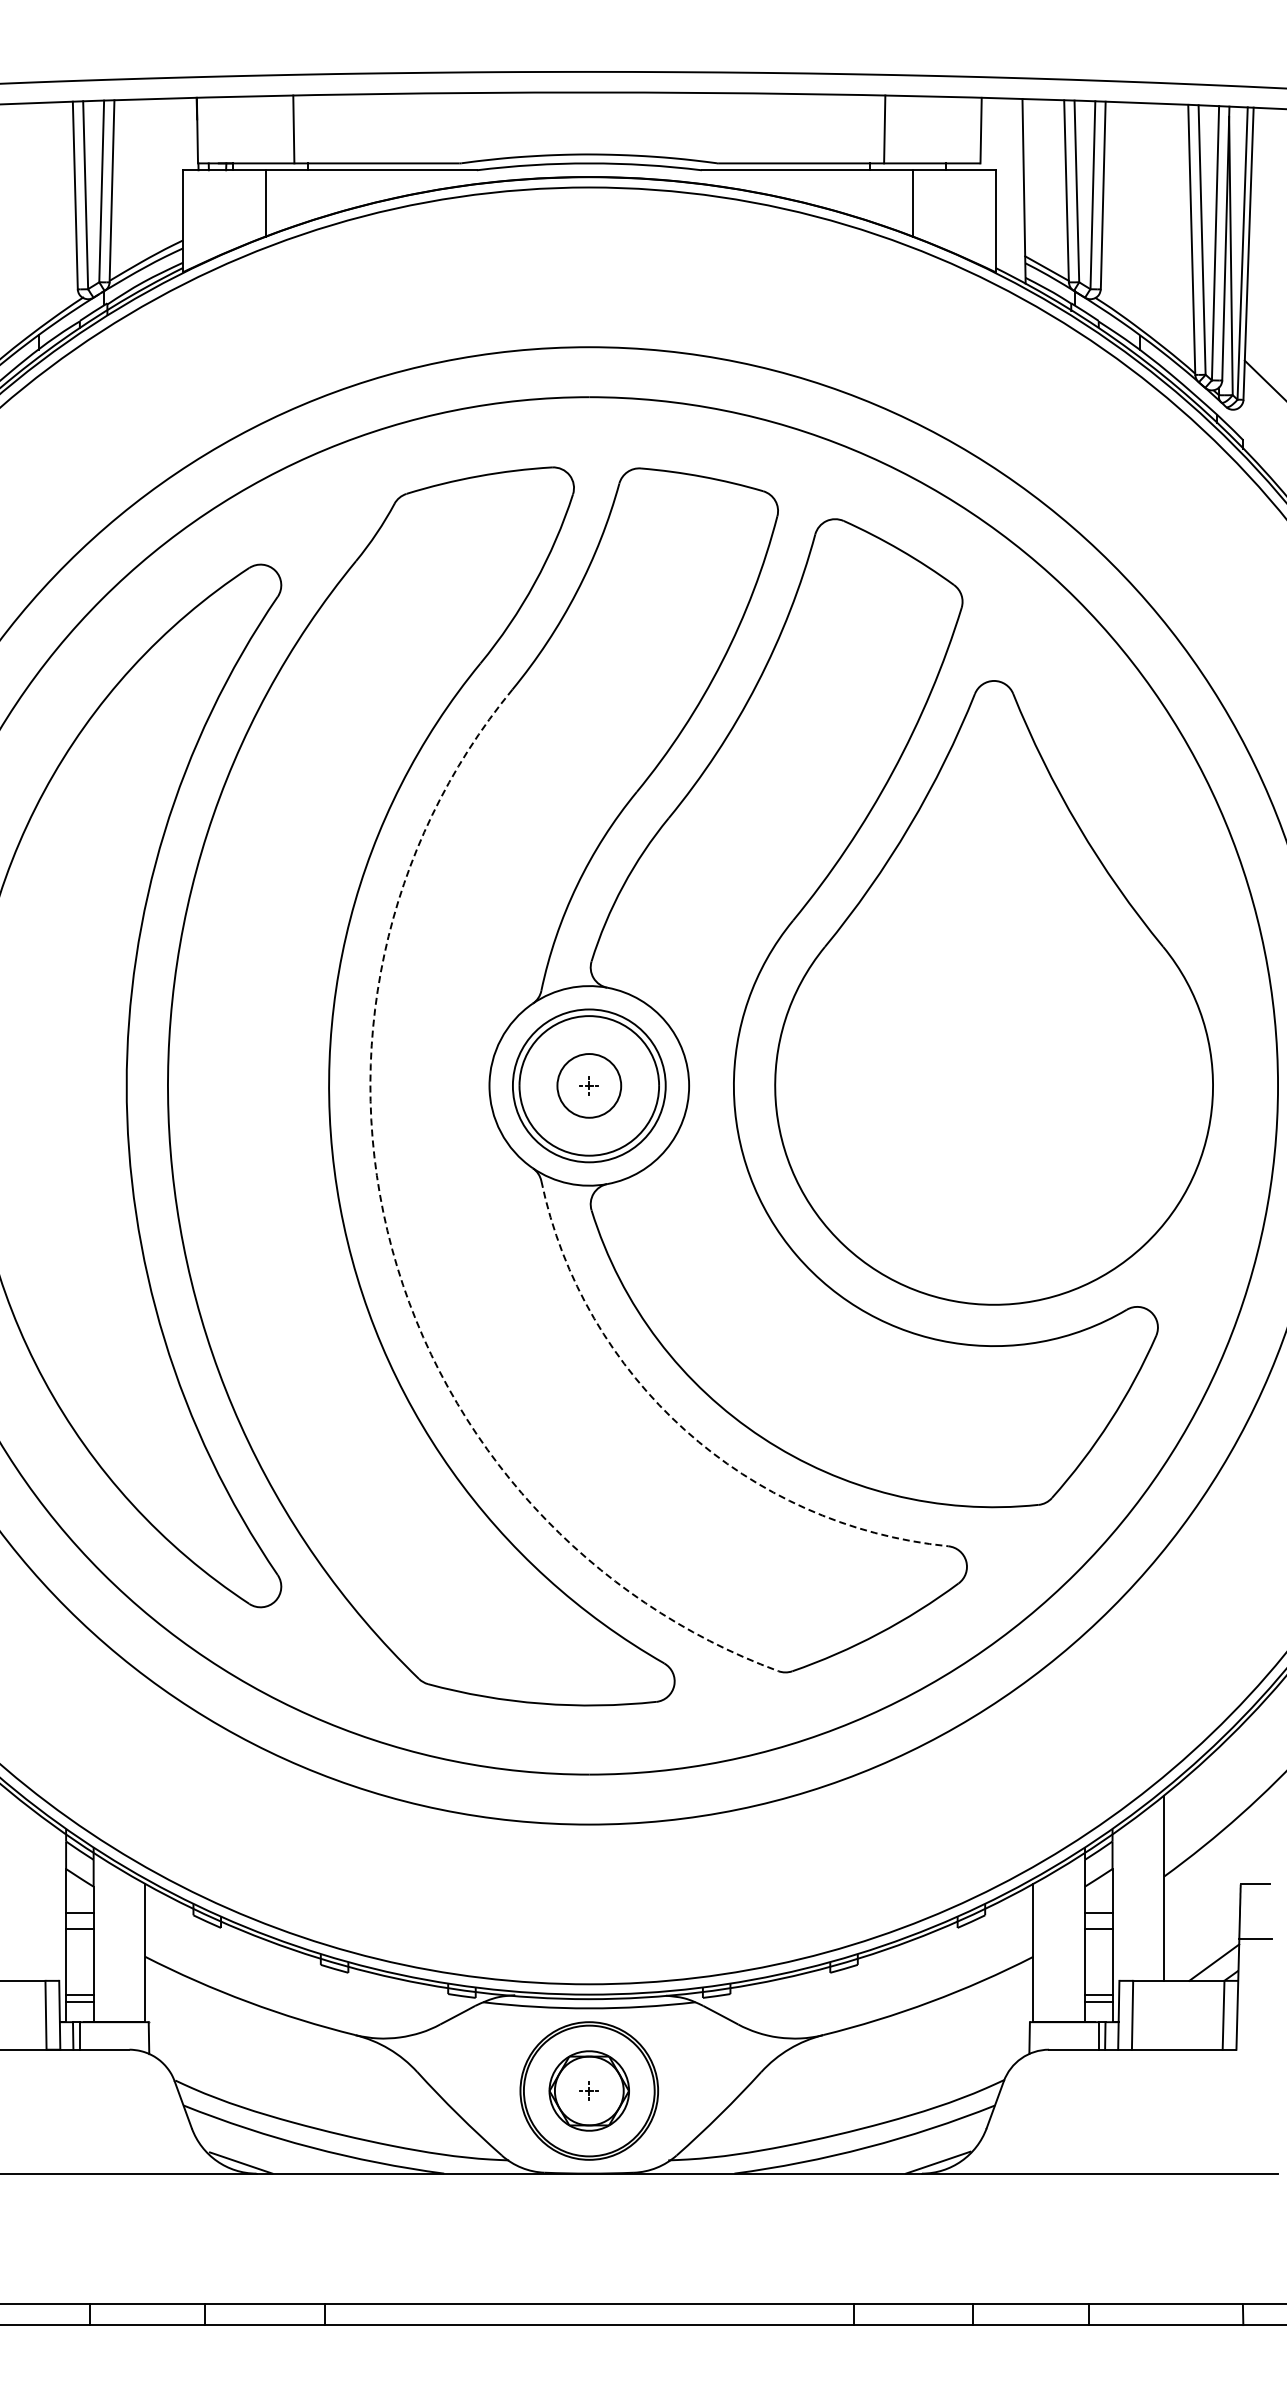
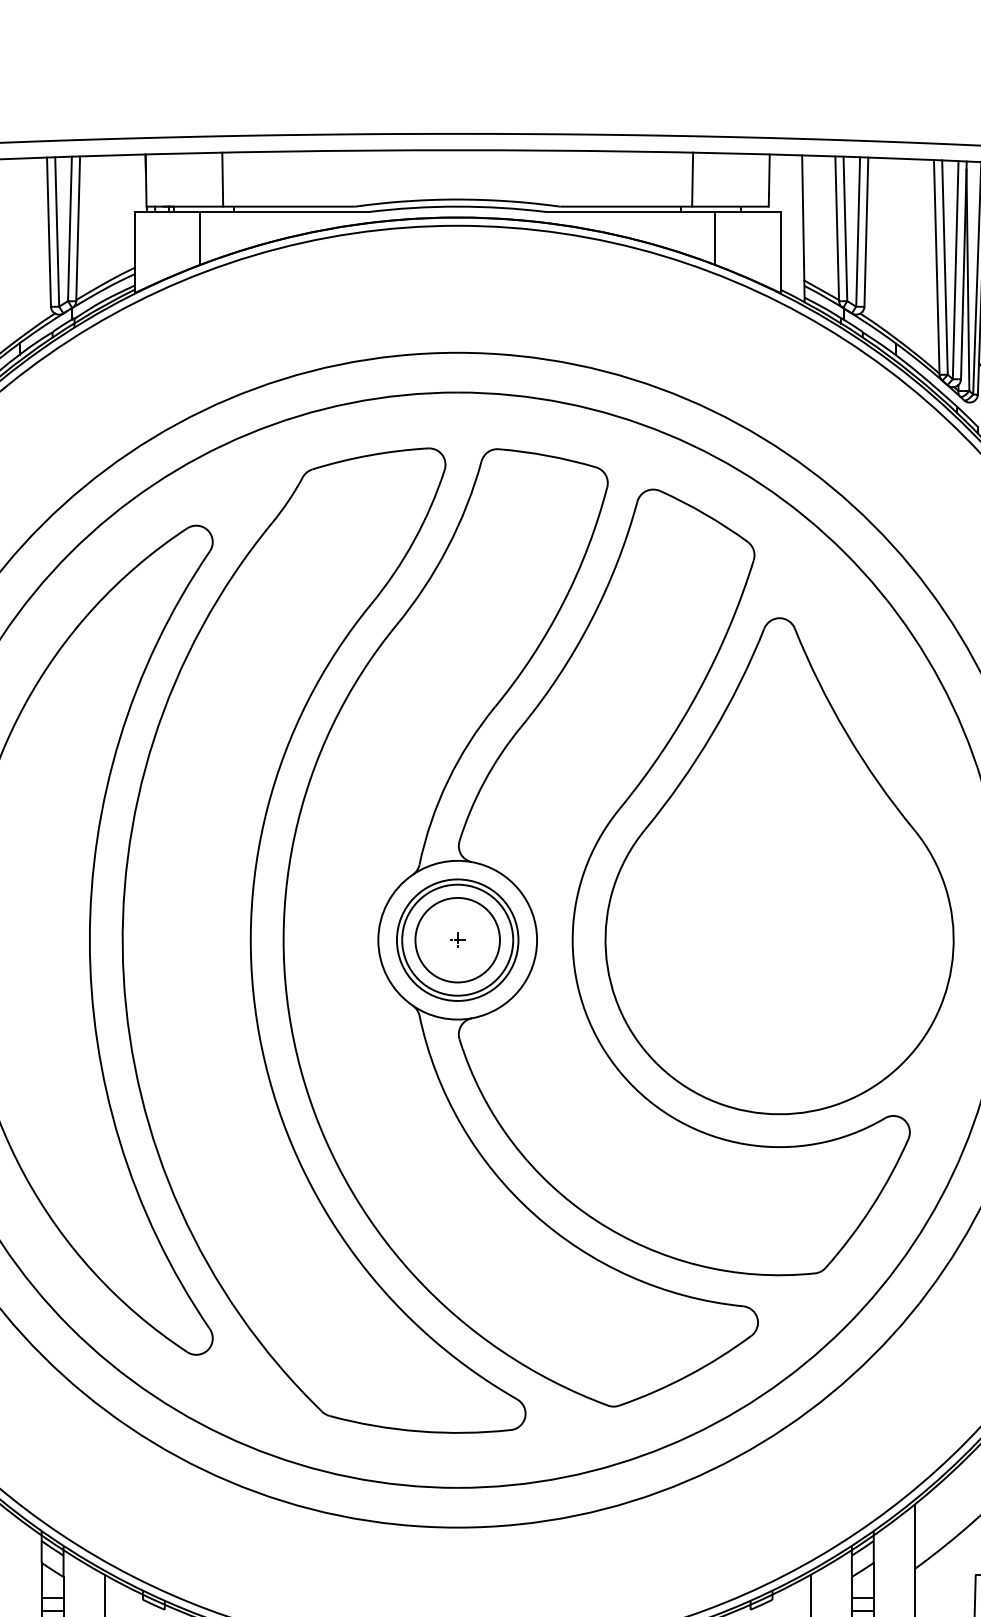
circle: (589, 1085) -> (457, 939), size x1.67
arc: (392, 1249) -> (301, 1070), dashed -> solid
arc: (685, 1430) -> (534, 1214), dashed -> solid

